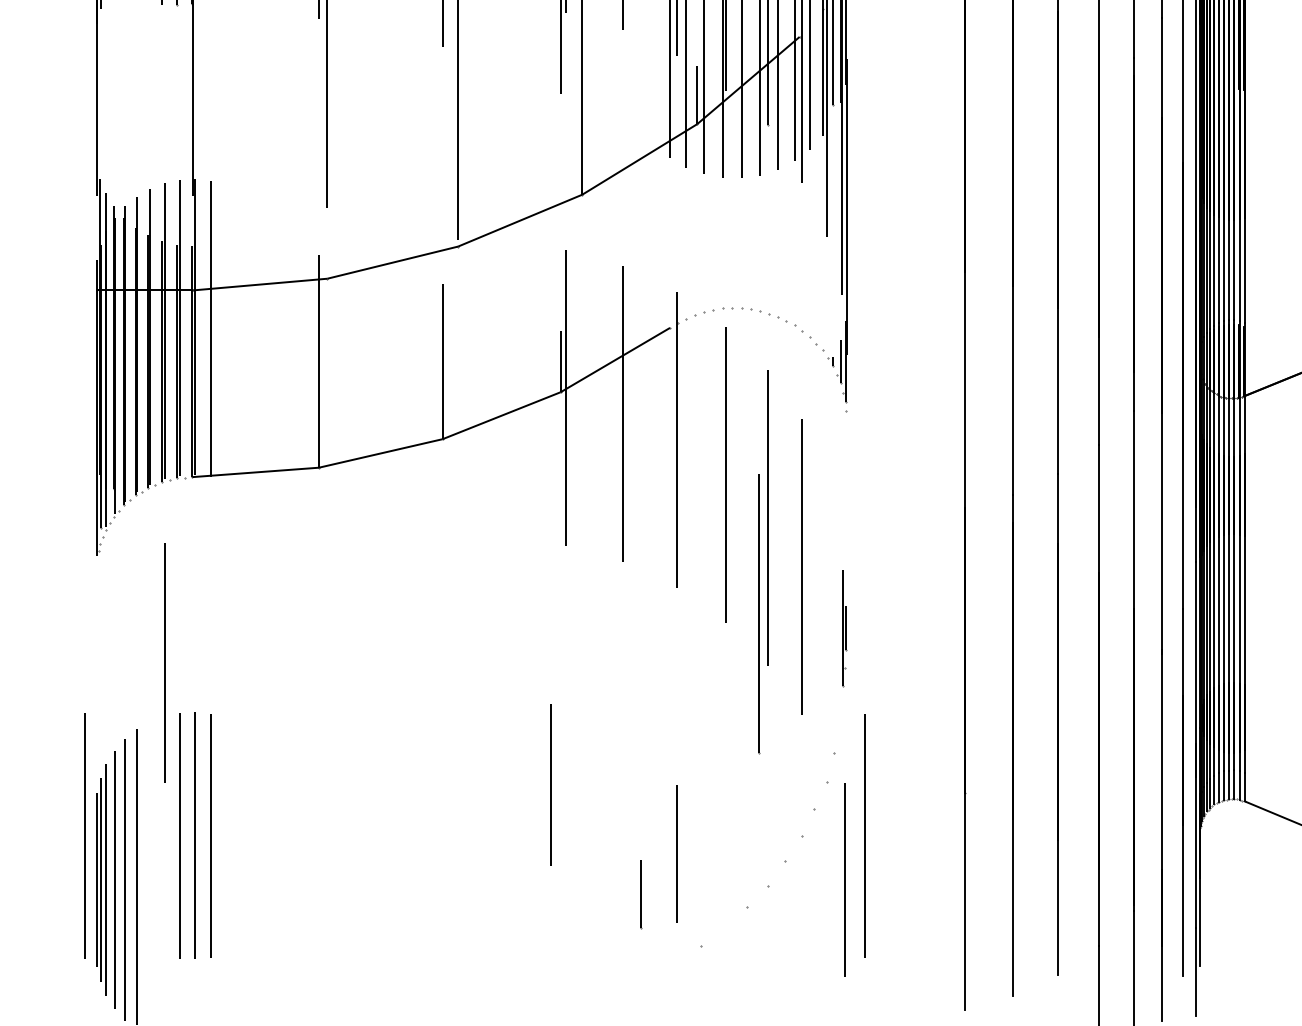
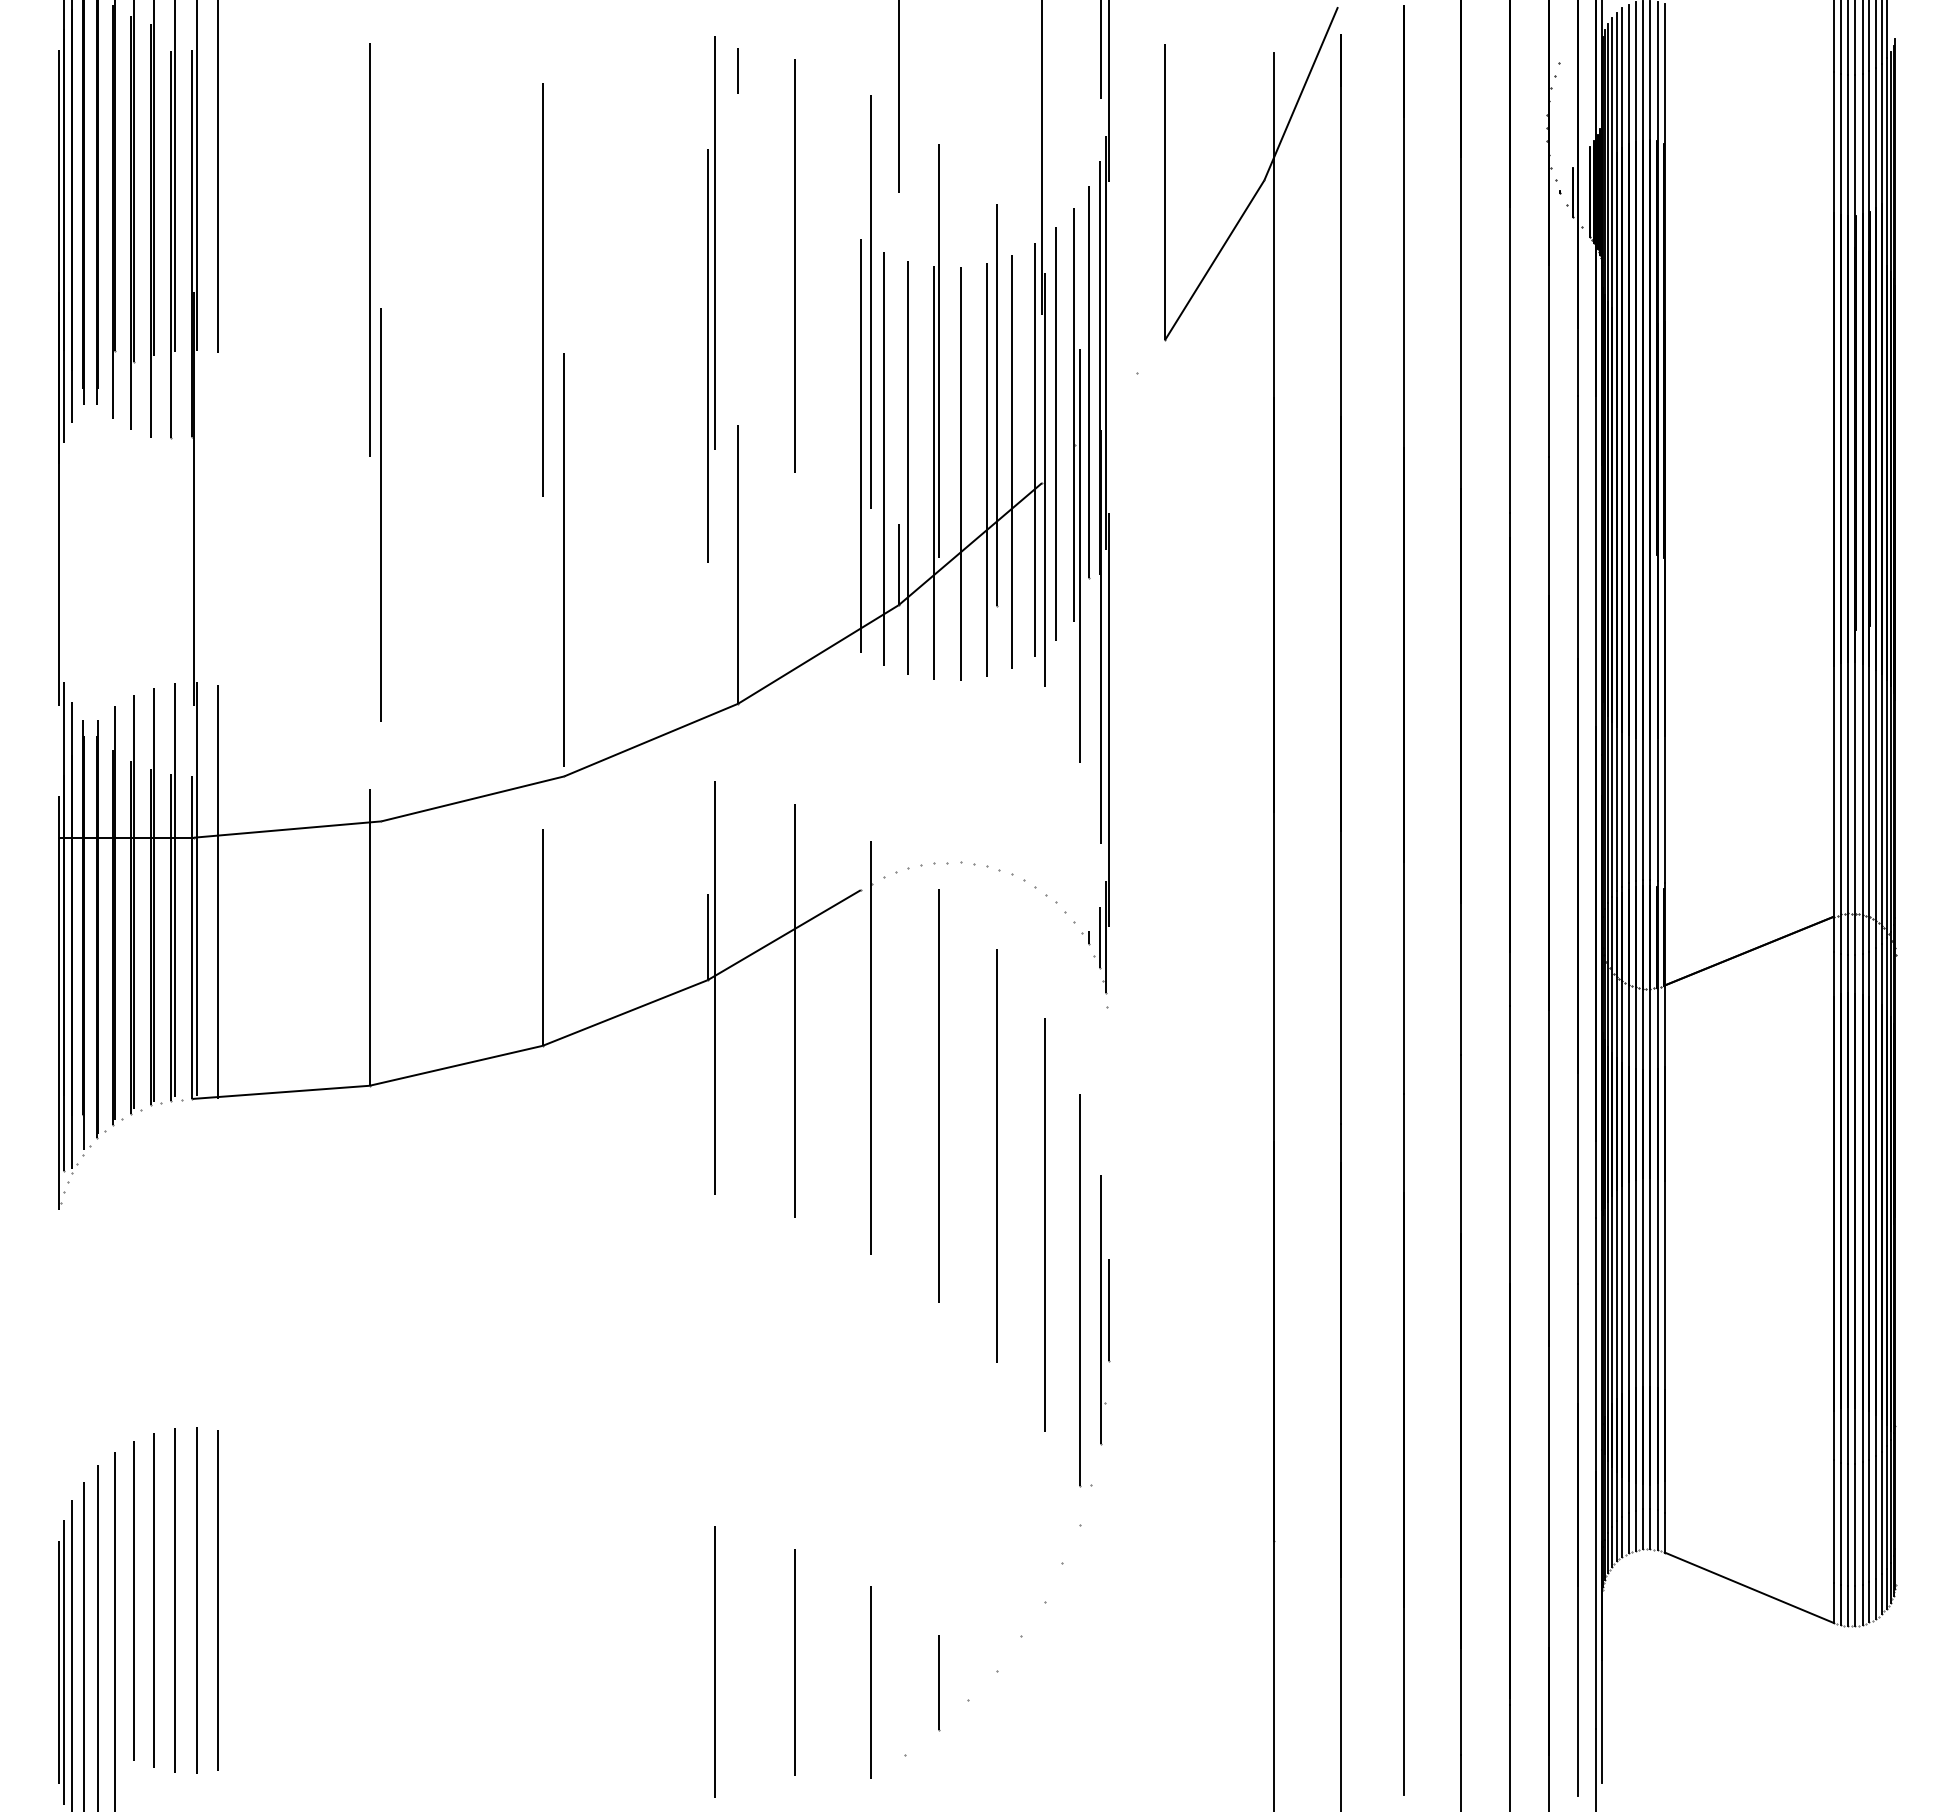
line: (759, 614) -> (1080, 1290), moved
part: (844, 628) -> (1105, 1310), size x1.67
line: (164, 663) -> (153, 1600), moved
line: (550, 784) -> (794, 1662), moved
line: (84, 835) -> (41, 1600), removed
line: (150, 835) -> (133, 1600), added
line: (864, 835) -> (1132, 1600), removed
line: (677, 854) -> (870, 1682), moved
line: (844, 879) -> (714, 1661), moved
line: (641, 894) -> (939, 1683), moved

